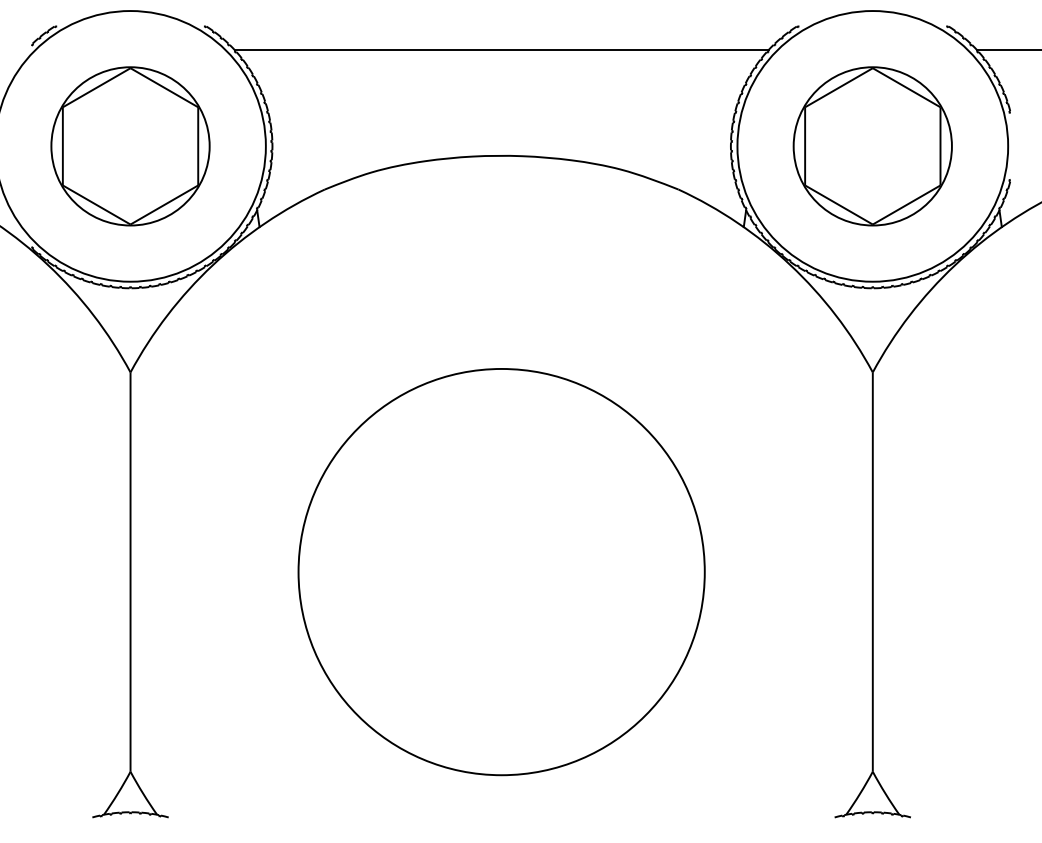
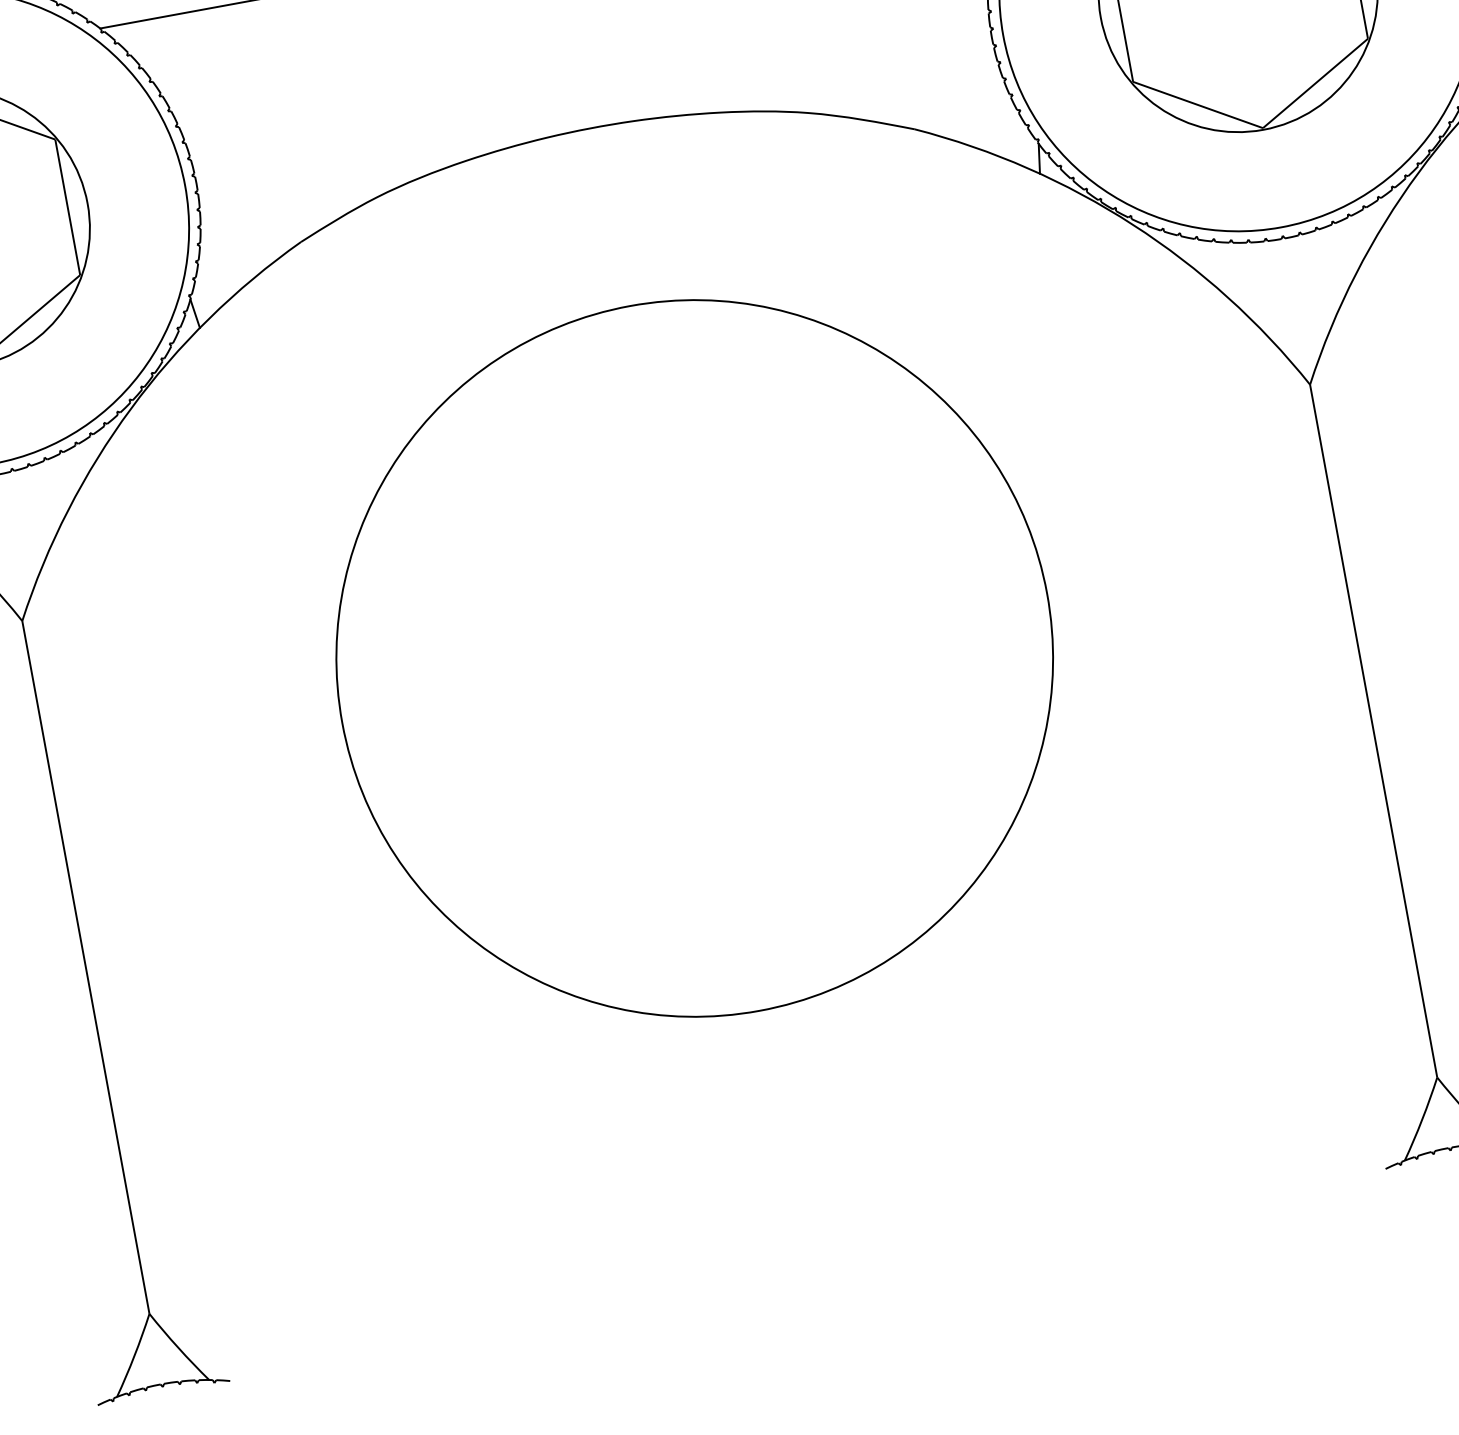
circle: (501, 572) -> (694, 659), moved

